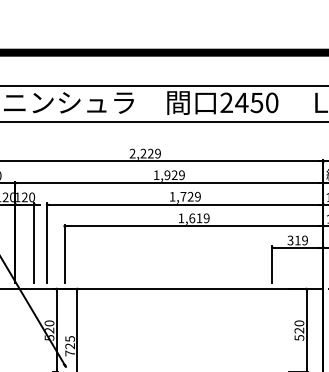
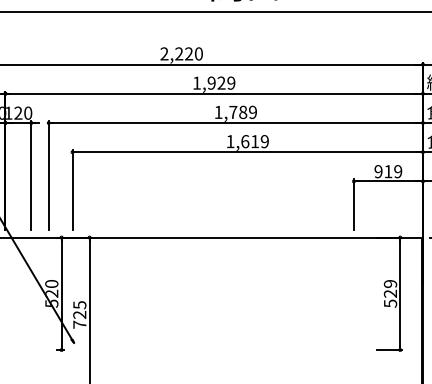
text: (157, 153) -> (198, 53), 2,229 -> 2,220
text: (190, 196) -> (242, 111), 1,729 -> 1,789
text: (290, 240) -> (378, 171), 319 -> 919
text: (299, 323) -> (390, 284), 520 -> 529

